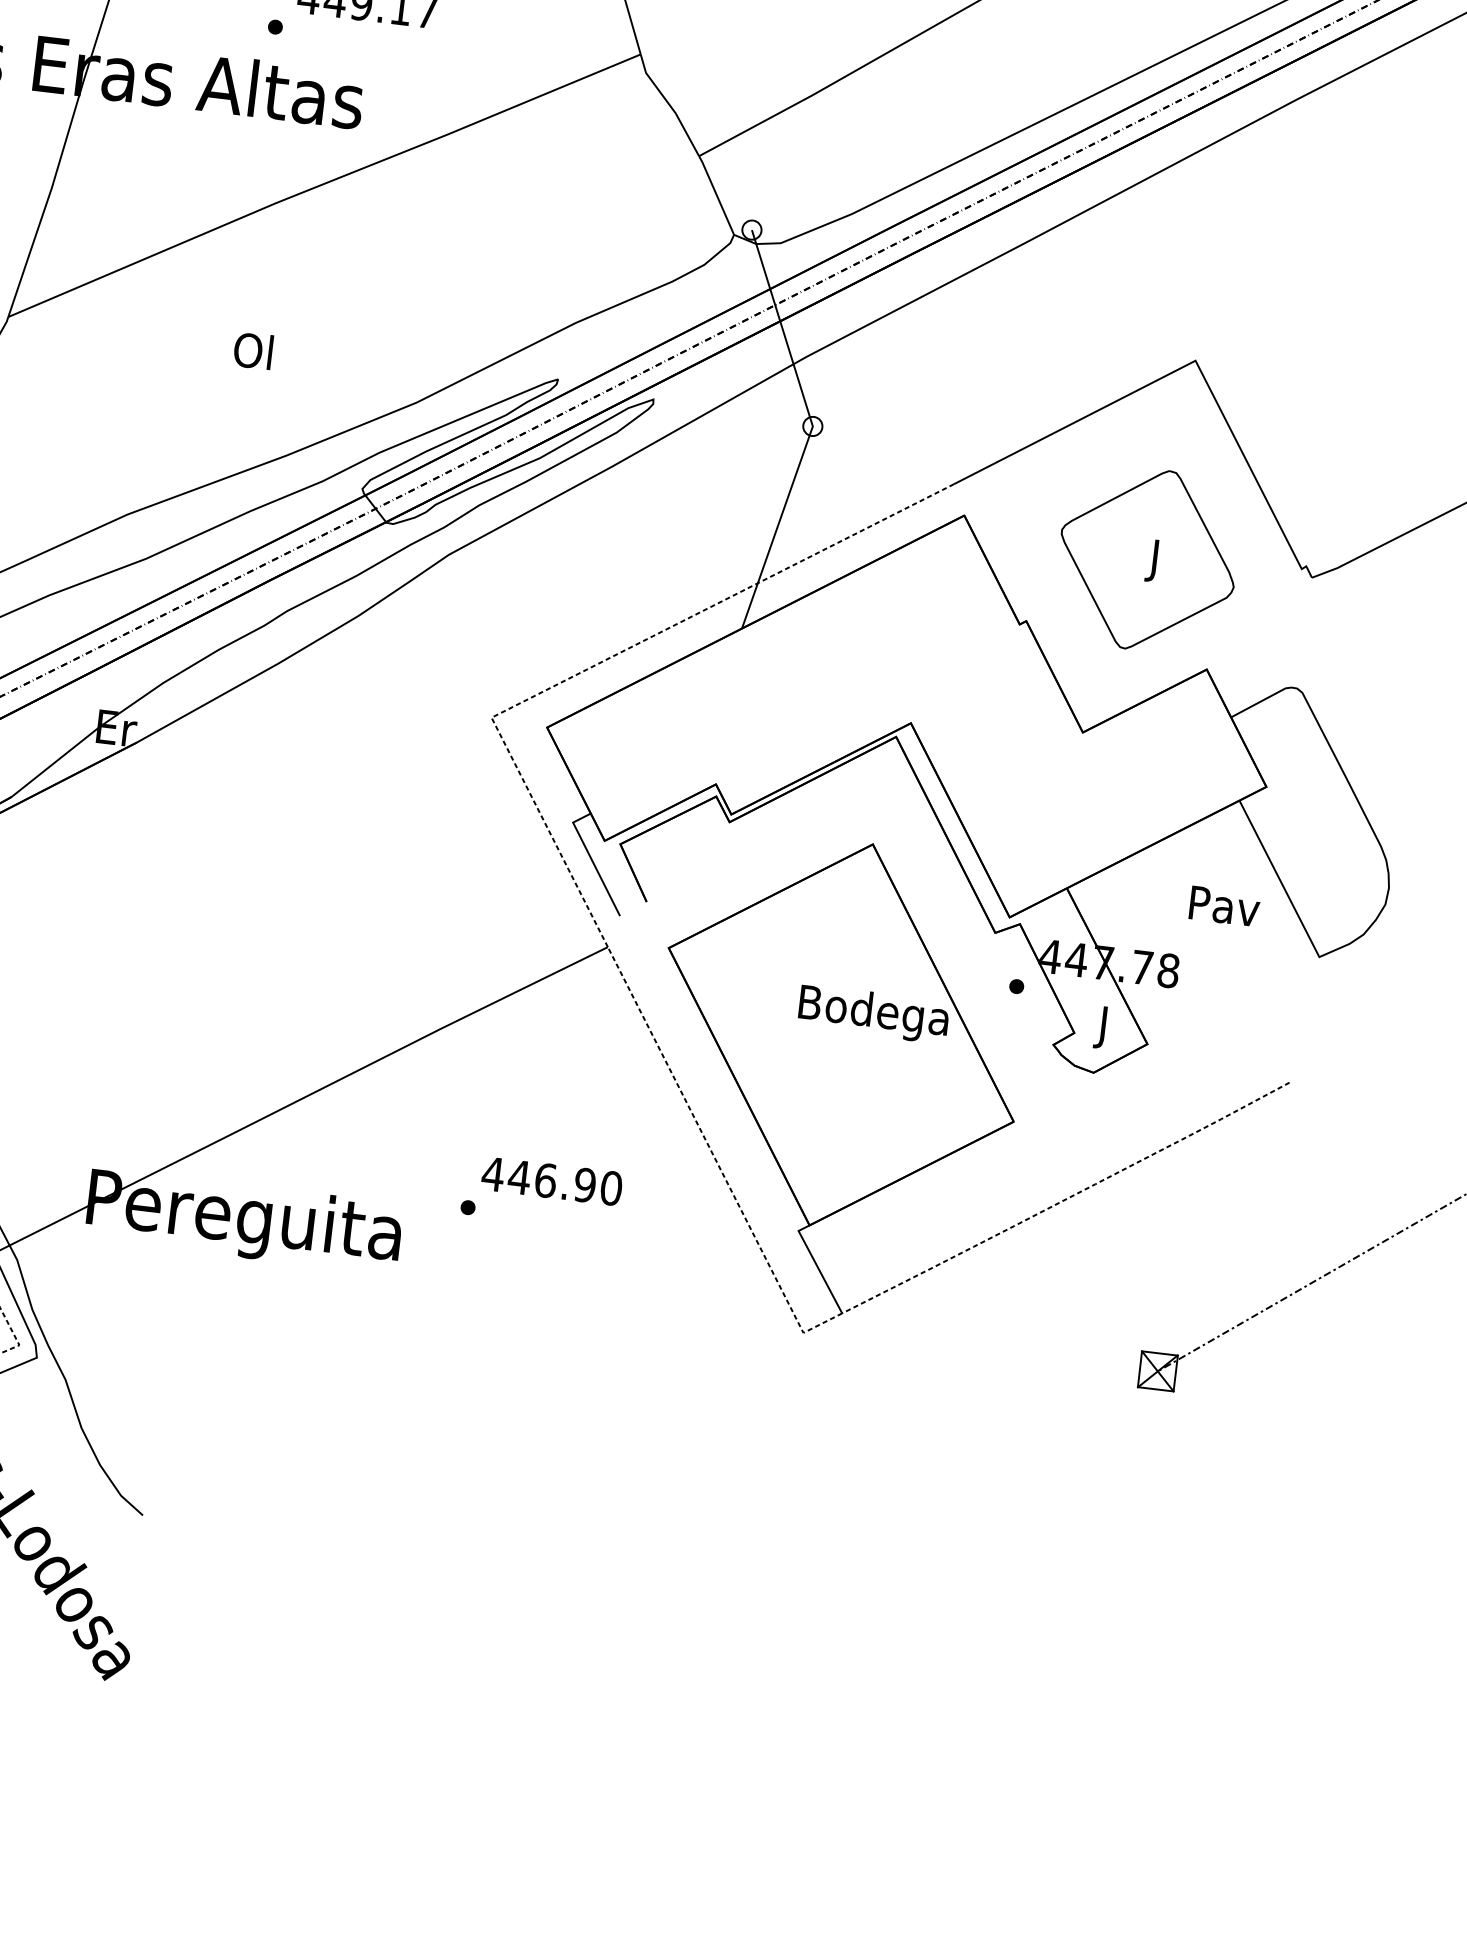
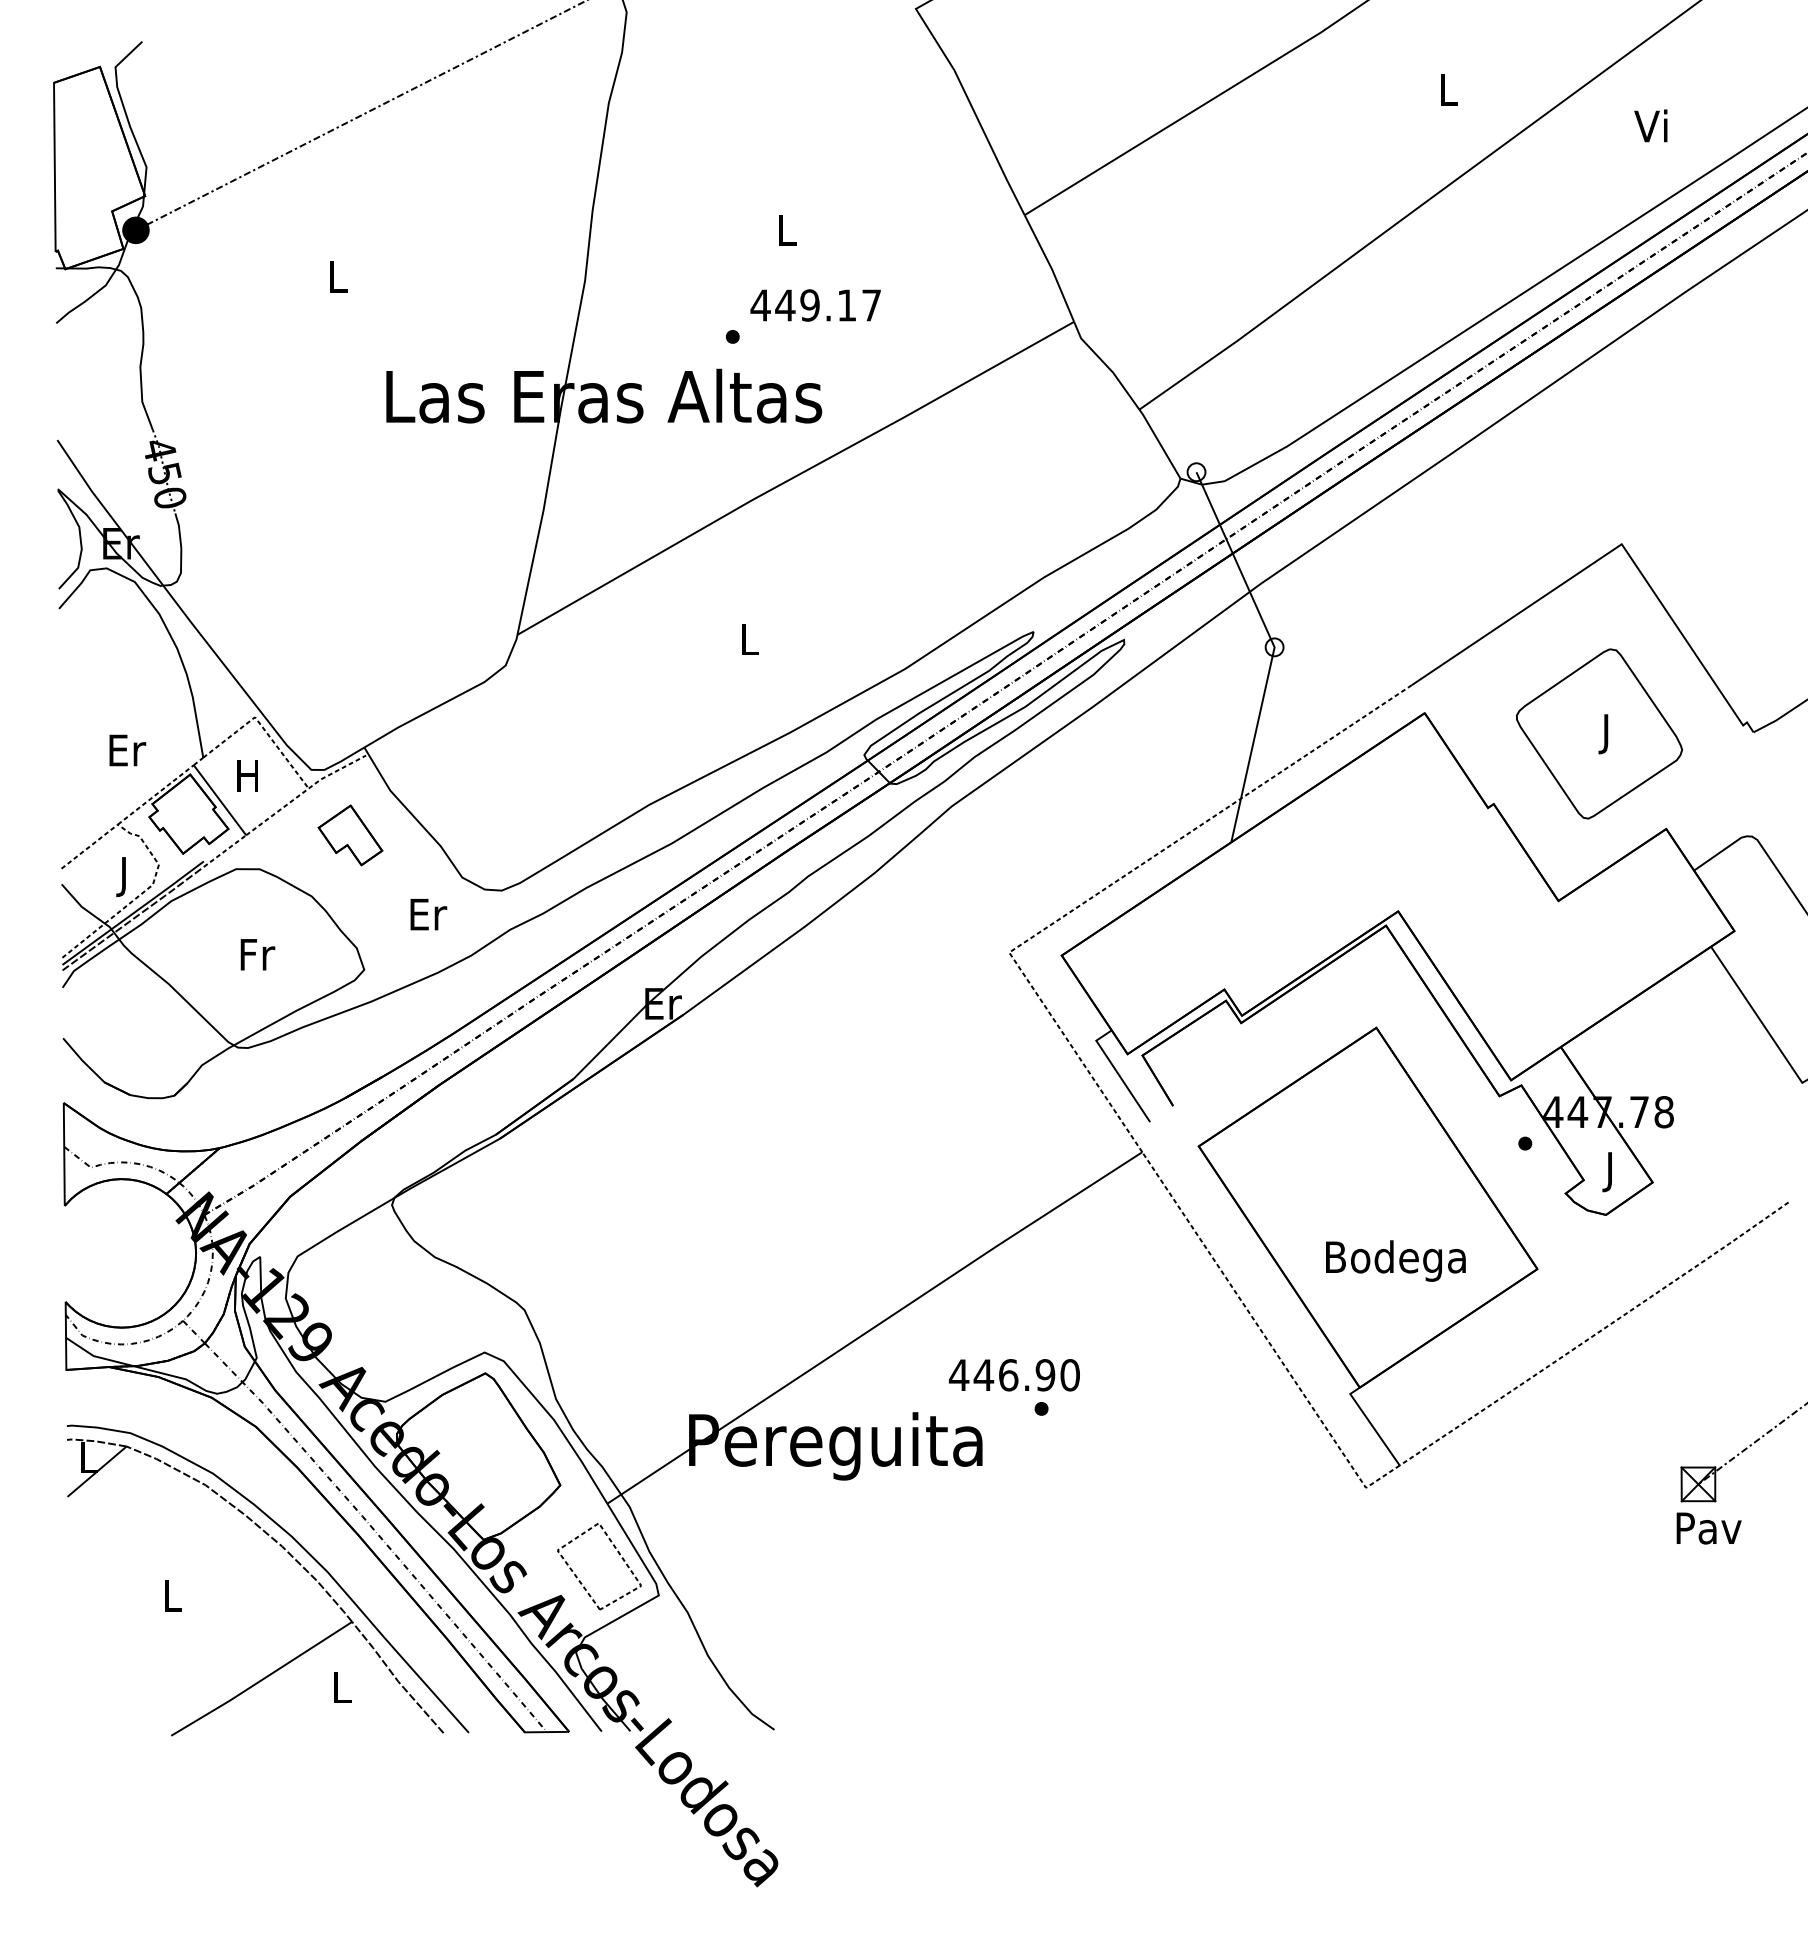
text: (252, 350) -> (747, 638), Ol -> L
text: (1224, 906) -> (1708, 1528), moved
text: (873, 1013) -> (1395, 1260), moved
text: (552, 1181) -> (1014, 1375), moved

